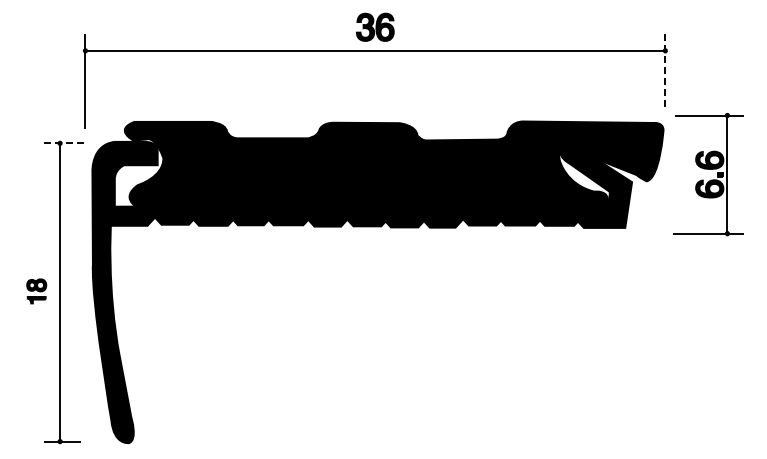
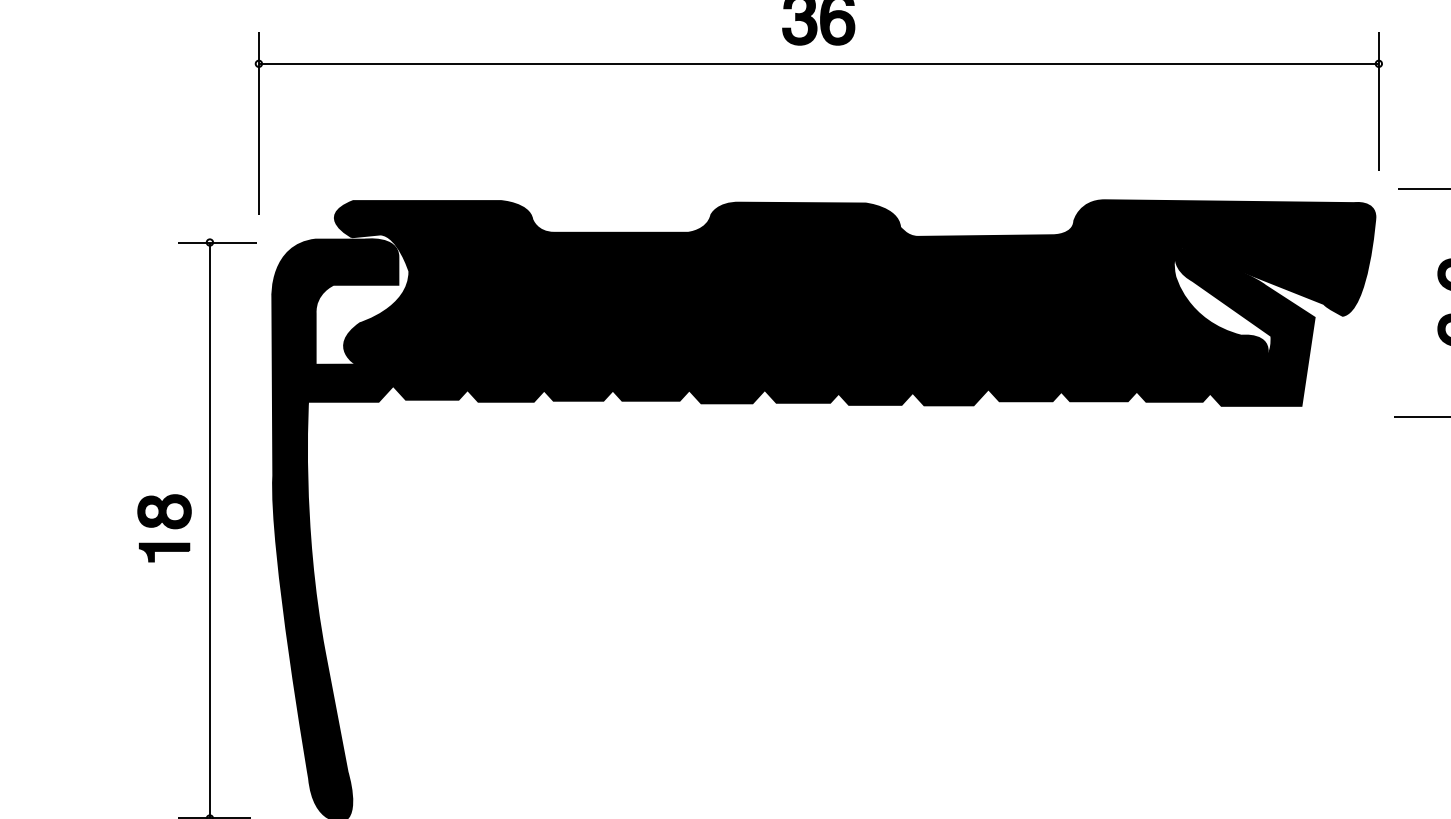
line: (665, 69) -> (1379, 99), dashed -> solid
line: (63, 143) -> (216, 242), dashed -> solid
part: (36, 291) -> (164, 528), size x1.43

